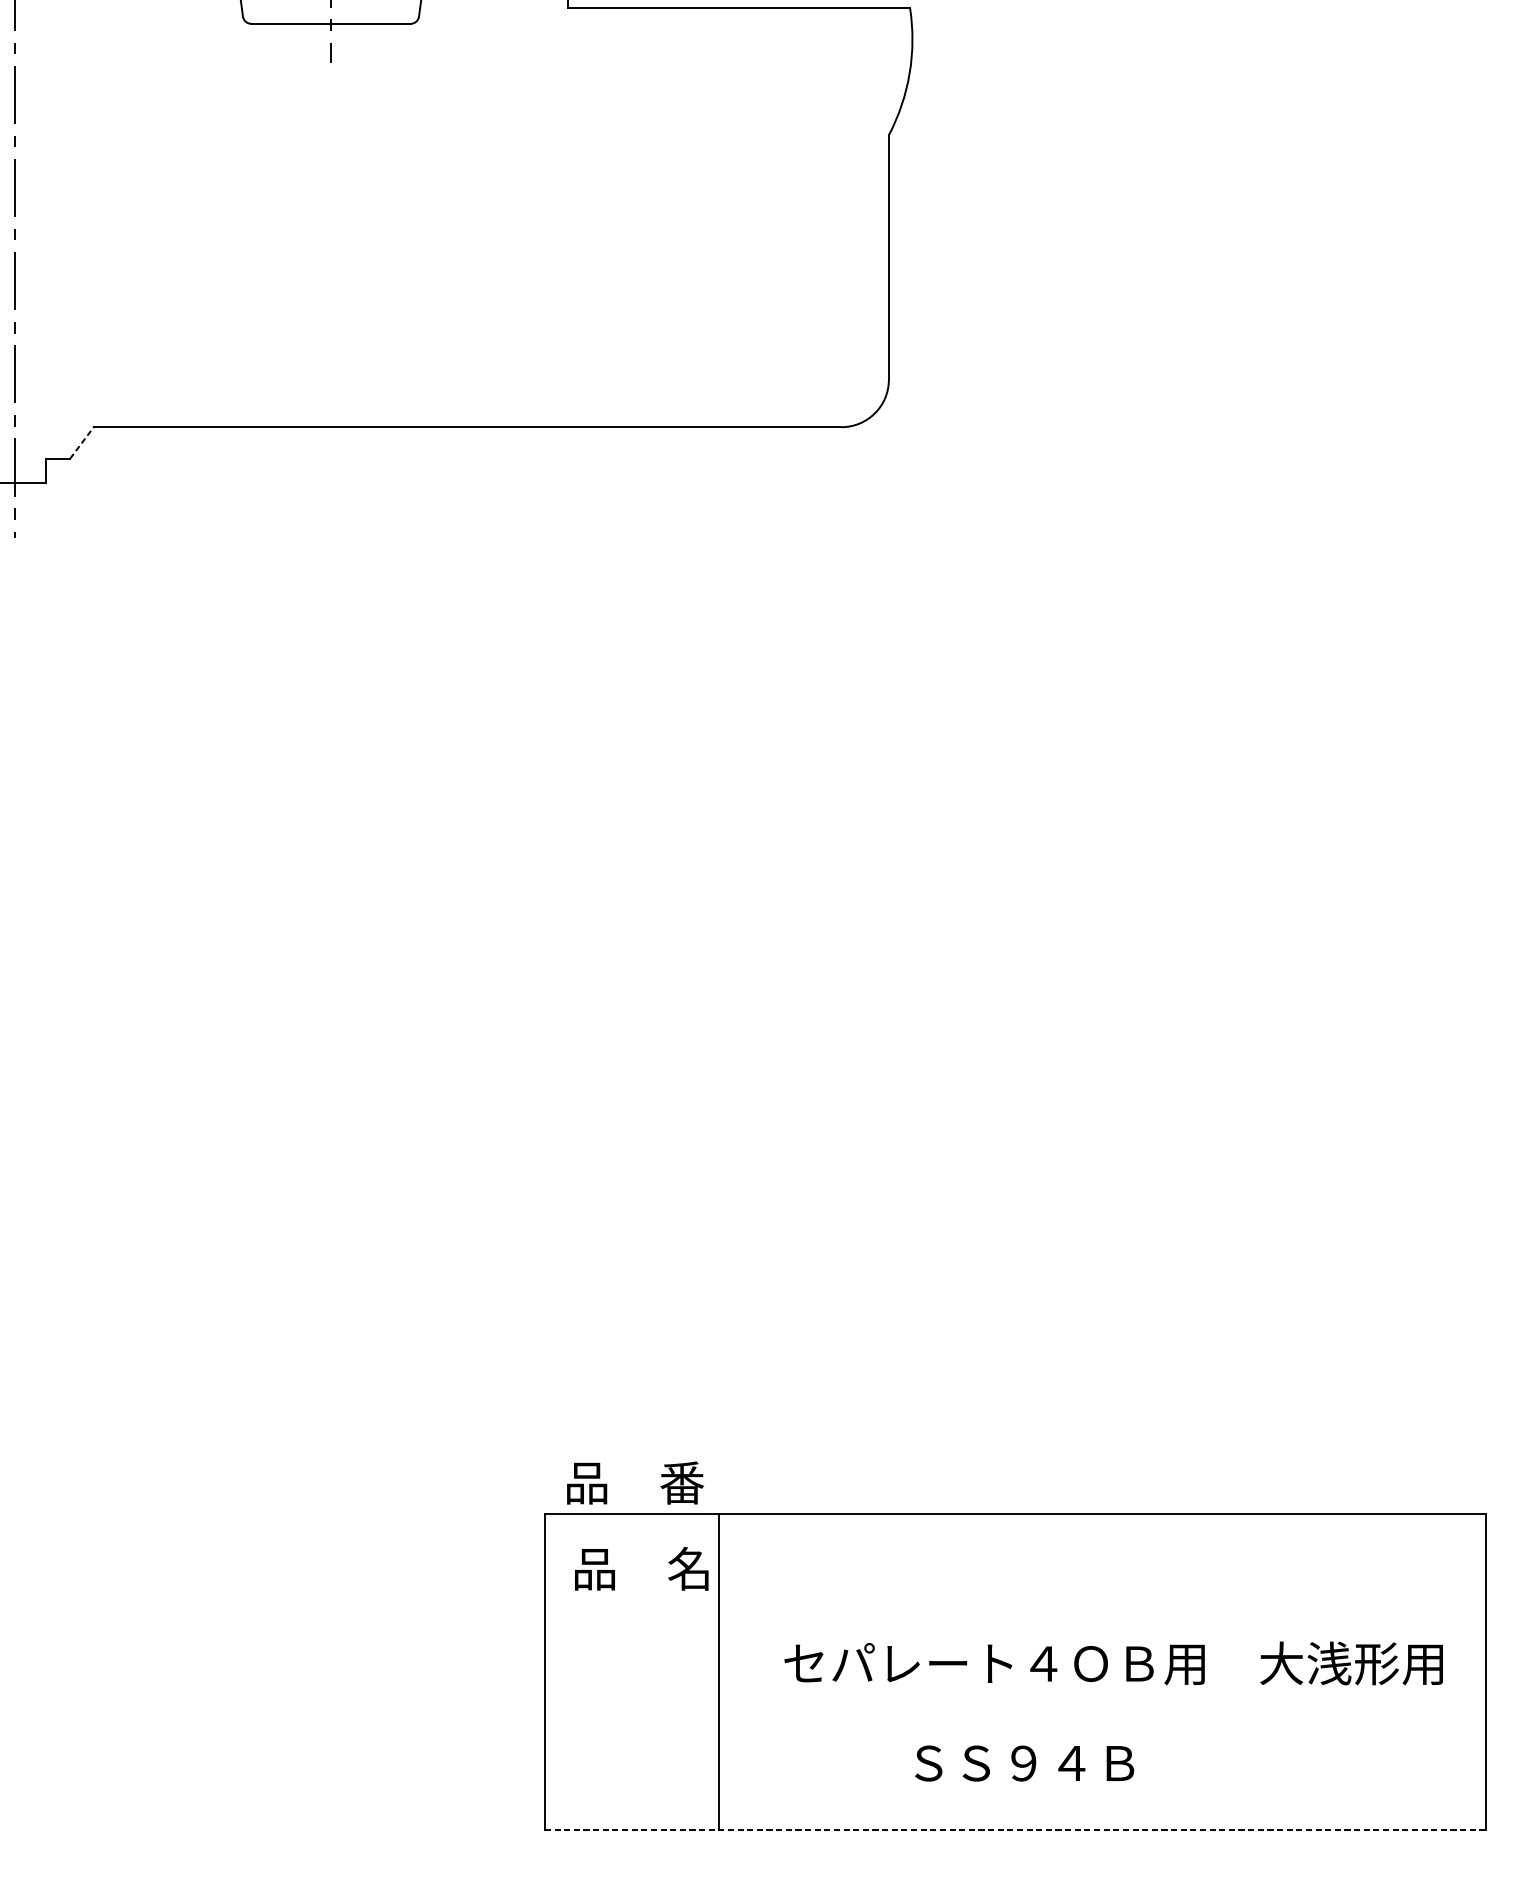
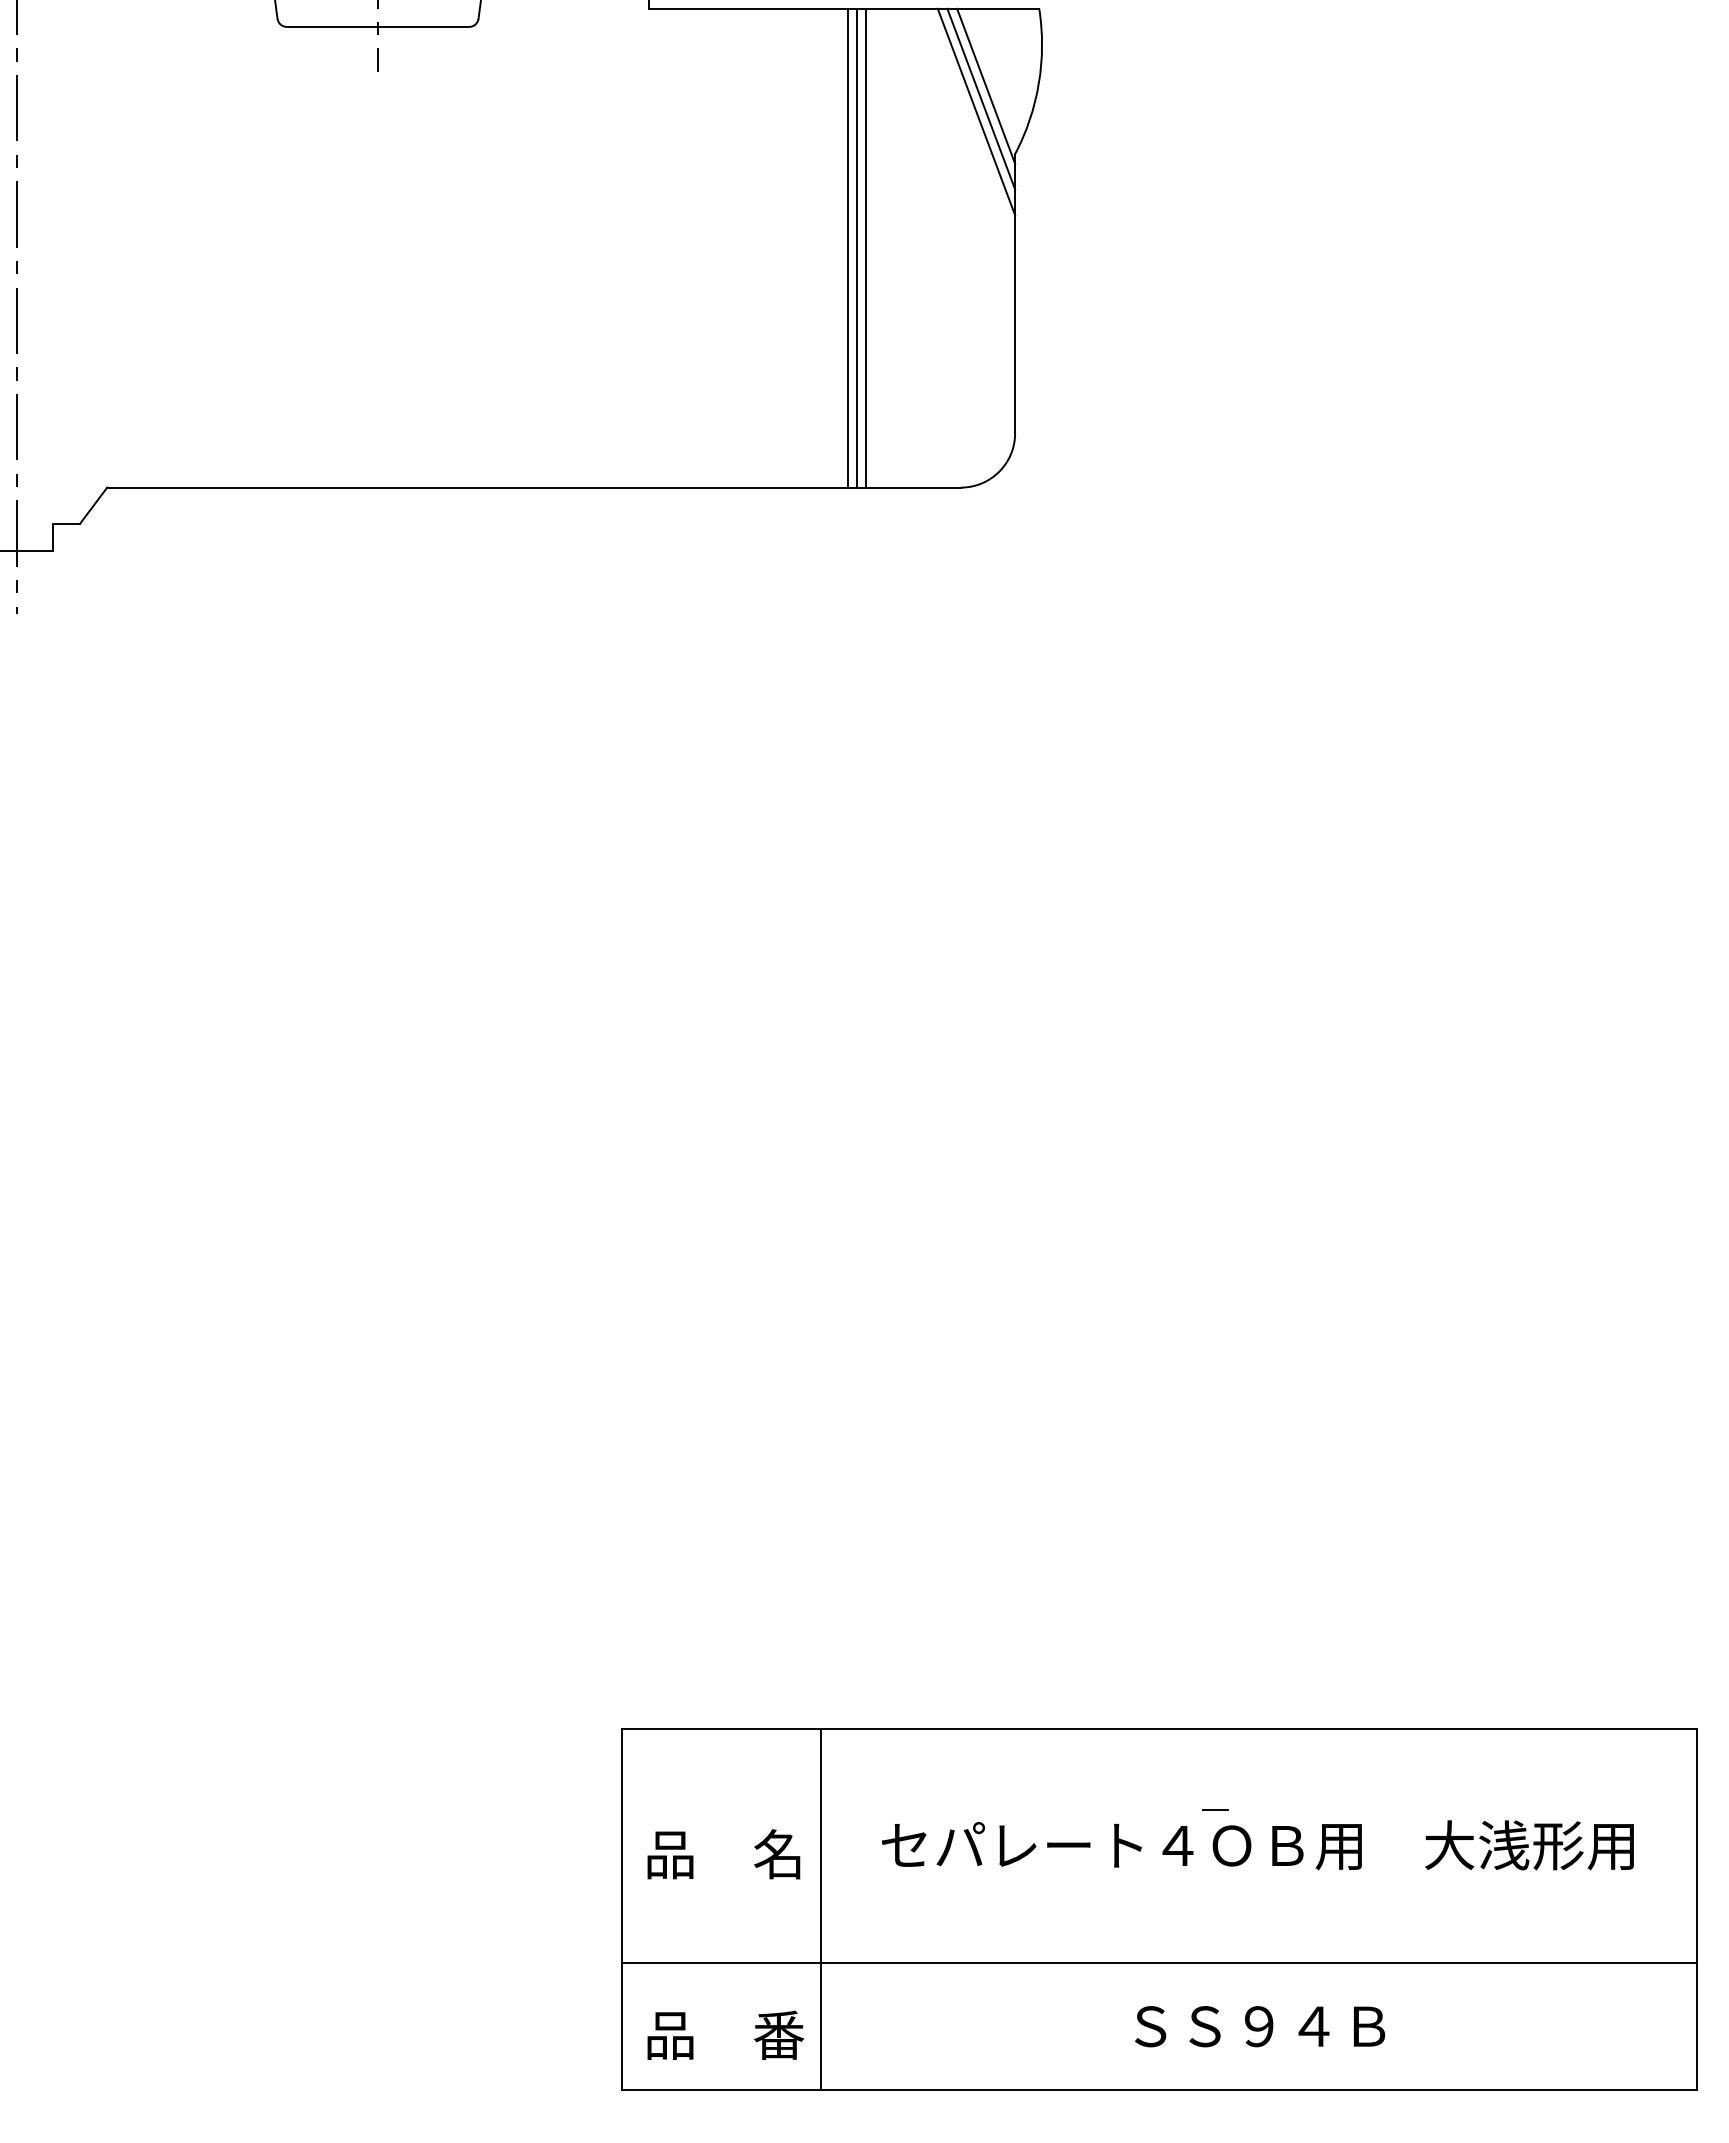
line: (863, 75) -> (986, 85), added
line: (859, 86) -> (981, 98), added
line: (855, 97) -> (976, 111), added
line: (742, 216) -> (848, 247), added
line: (750, 216) -> (857, 247), added
line: (758, 216) -> (866, 247), added
line: (81, 442) -> (93, 505), dashed -> solid
text: (635, 1482) -> (725, 2034), moved
text: (641, 1569) -> (723, 1854), moved
line: (1064, 1585) -> (1215, 1810), added
text: (1113, 1663) -> (1257, 1845), moved
line: (1015, 1719) -> (1159, 1963), added
text: (1024, 1763) -> (1260, 2026), moved
line: (1015, 1829) -> (1159, 2089), dashed -> solid

